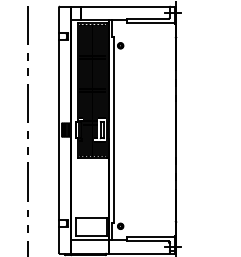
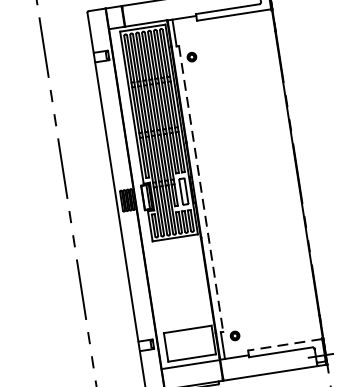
line: (113, 130) -> (201, 189), solid -> dashed
line: (150, 236) -> (283, 344), solid -> dashed

